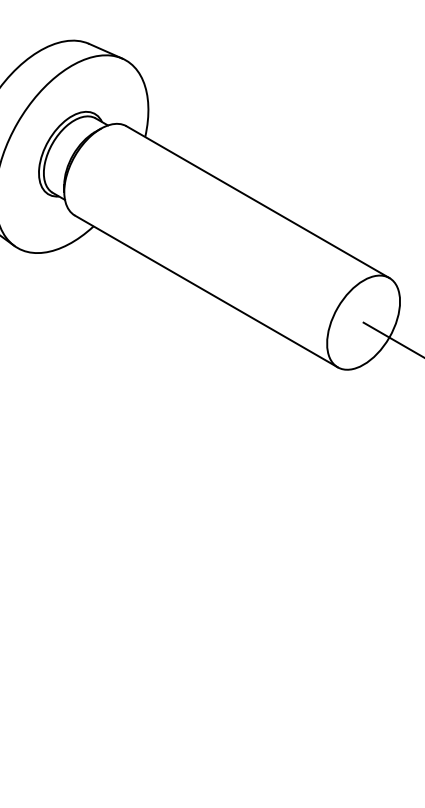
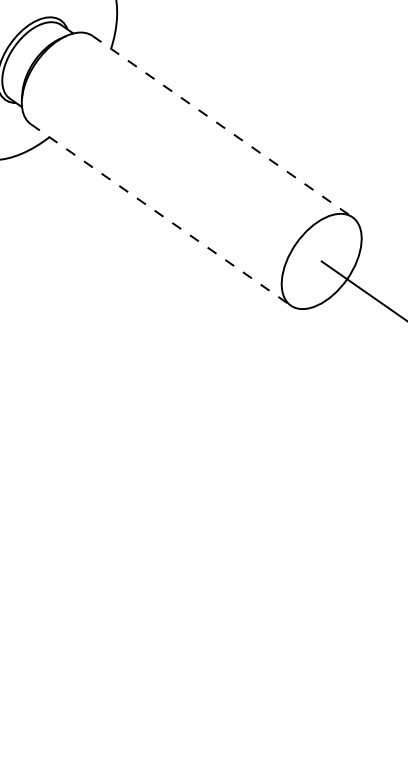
line: (257, 202) -> (222, 126), solid -> dashed
line: (206, 291) -> (161, 215), solid -> dashed

